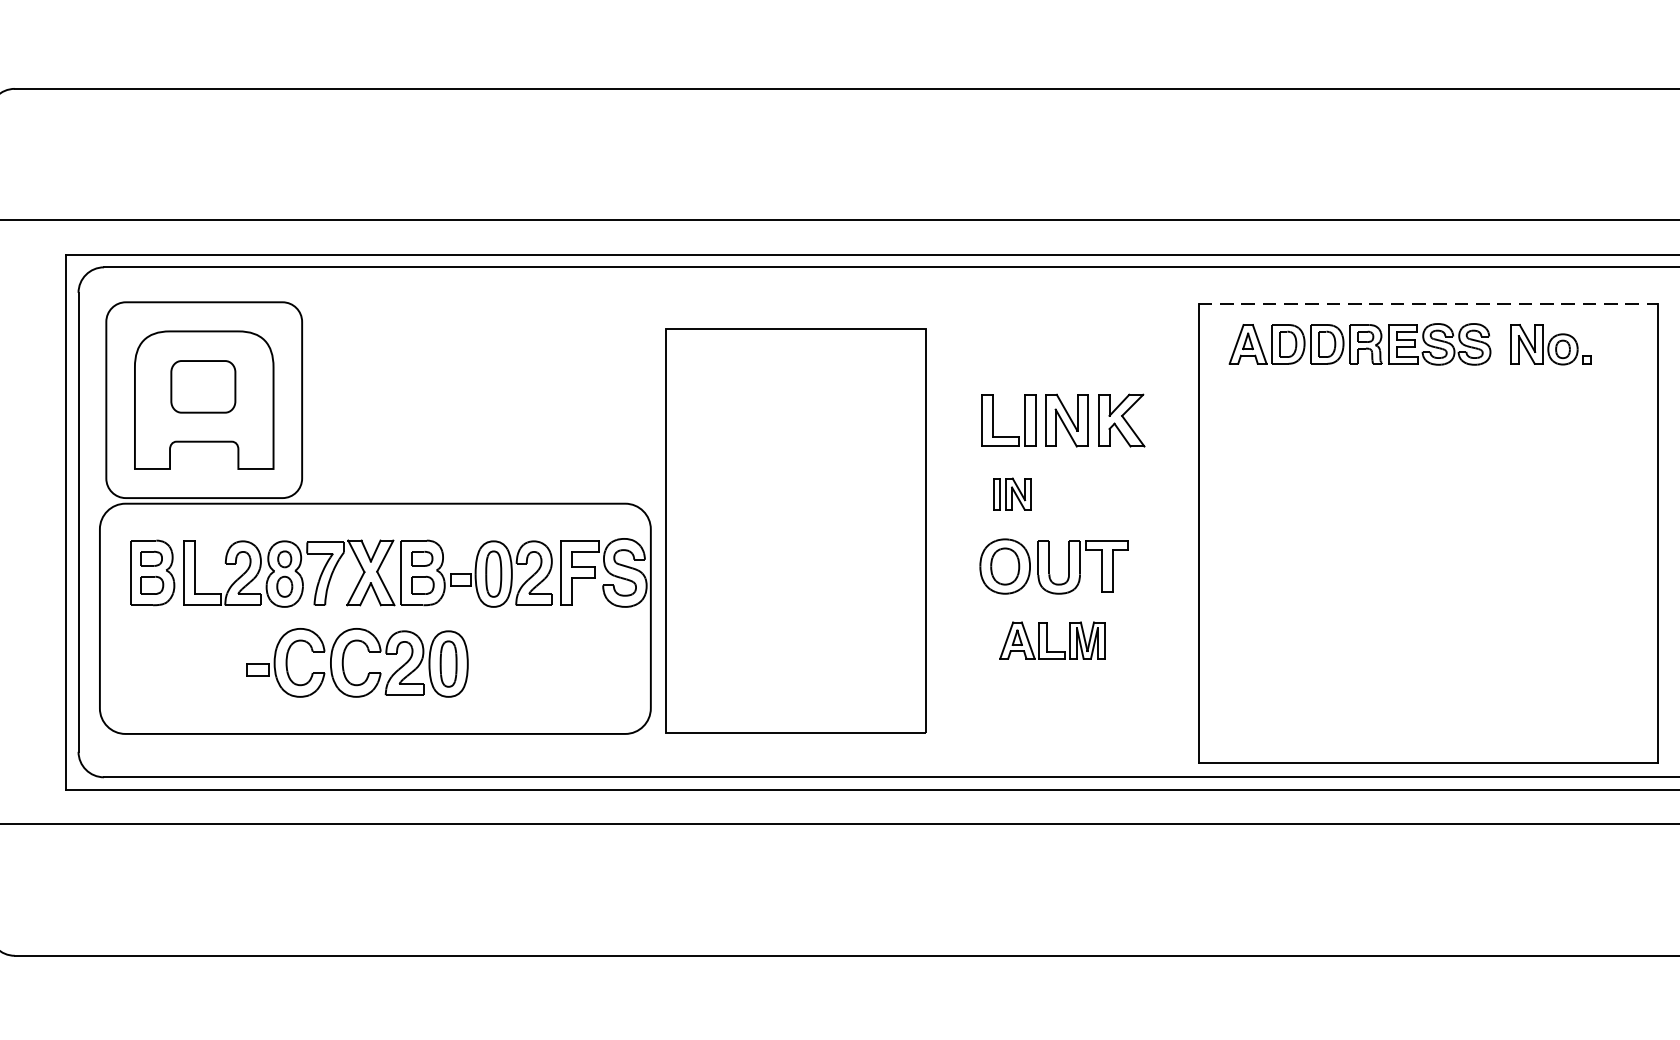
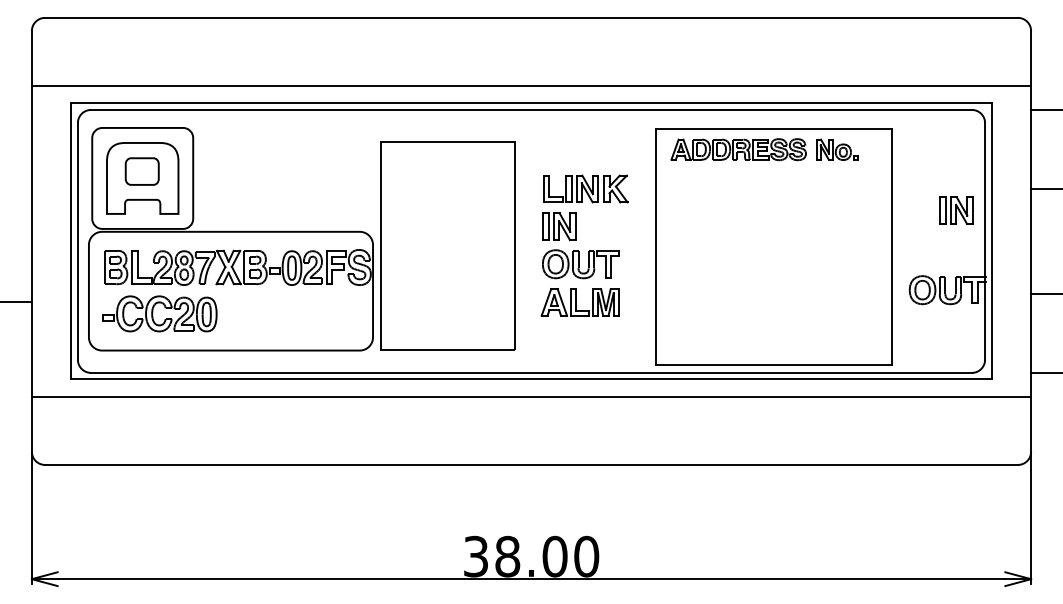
line: (1429, 303) -> (774, 128), dashed -> solid
part: (1012, 493) -> (559, 226), size x1.67
part: (1051, 640) -> (579, 302), size x1.43
part: (356, 662) -> (159, 313), moved

